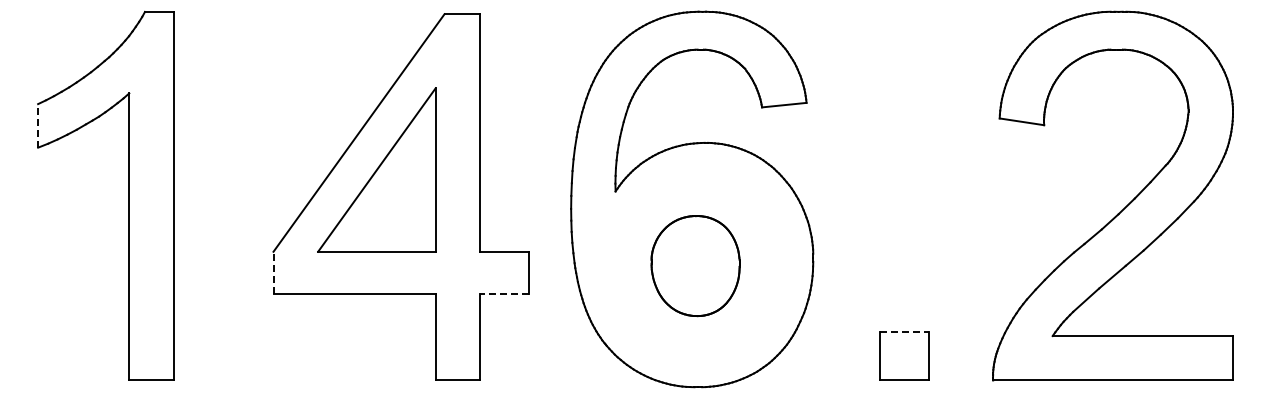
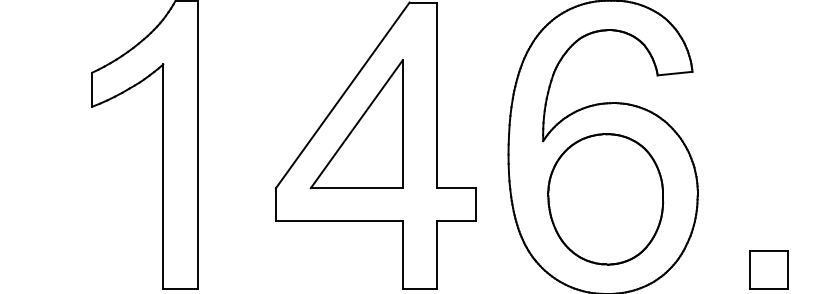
line: (38, 125) -> (92, 89), dashed -> solid
part: (695, 265) -> (605, 198), size x1.67
line: (273, 272) -> (275, 204), dashed -> solid
line: (504, 294) -> (456, 221), dashed -> solid
line: (904, 331) -> (768, 250), dashed -> solid

